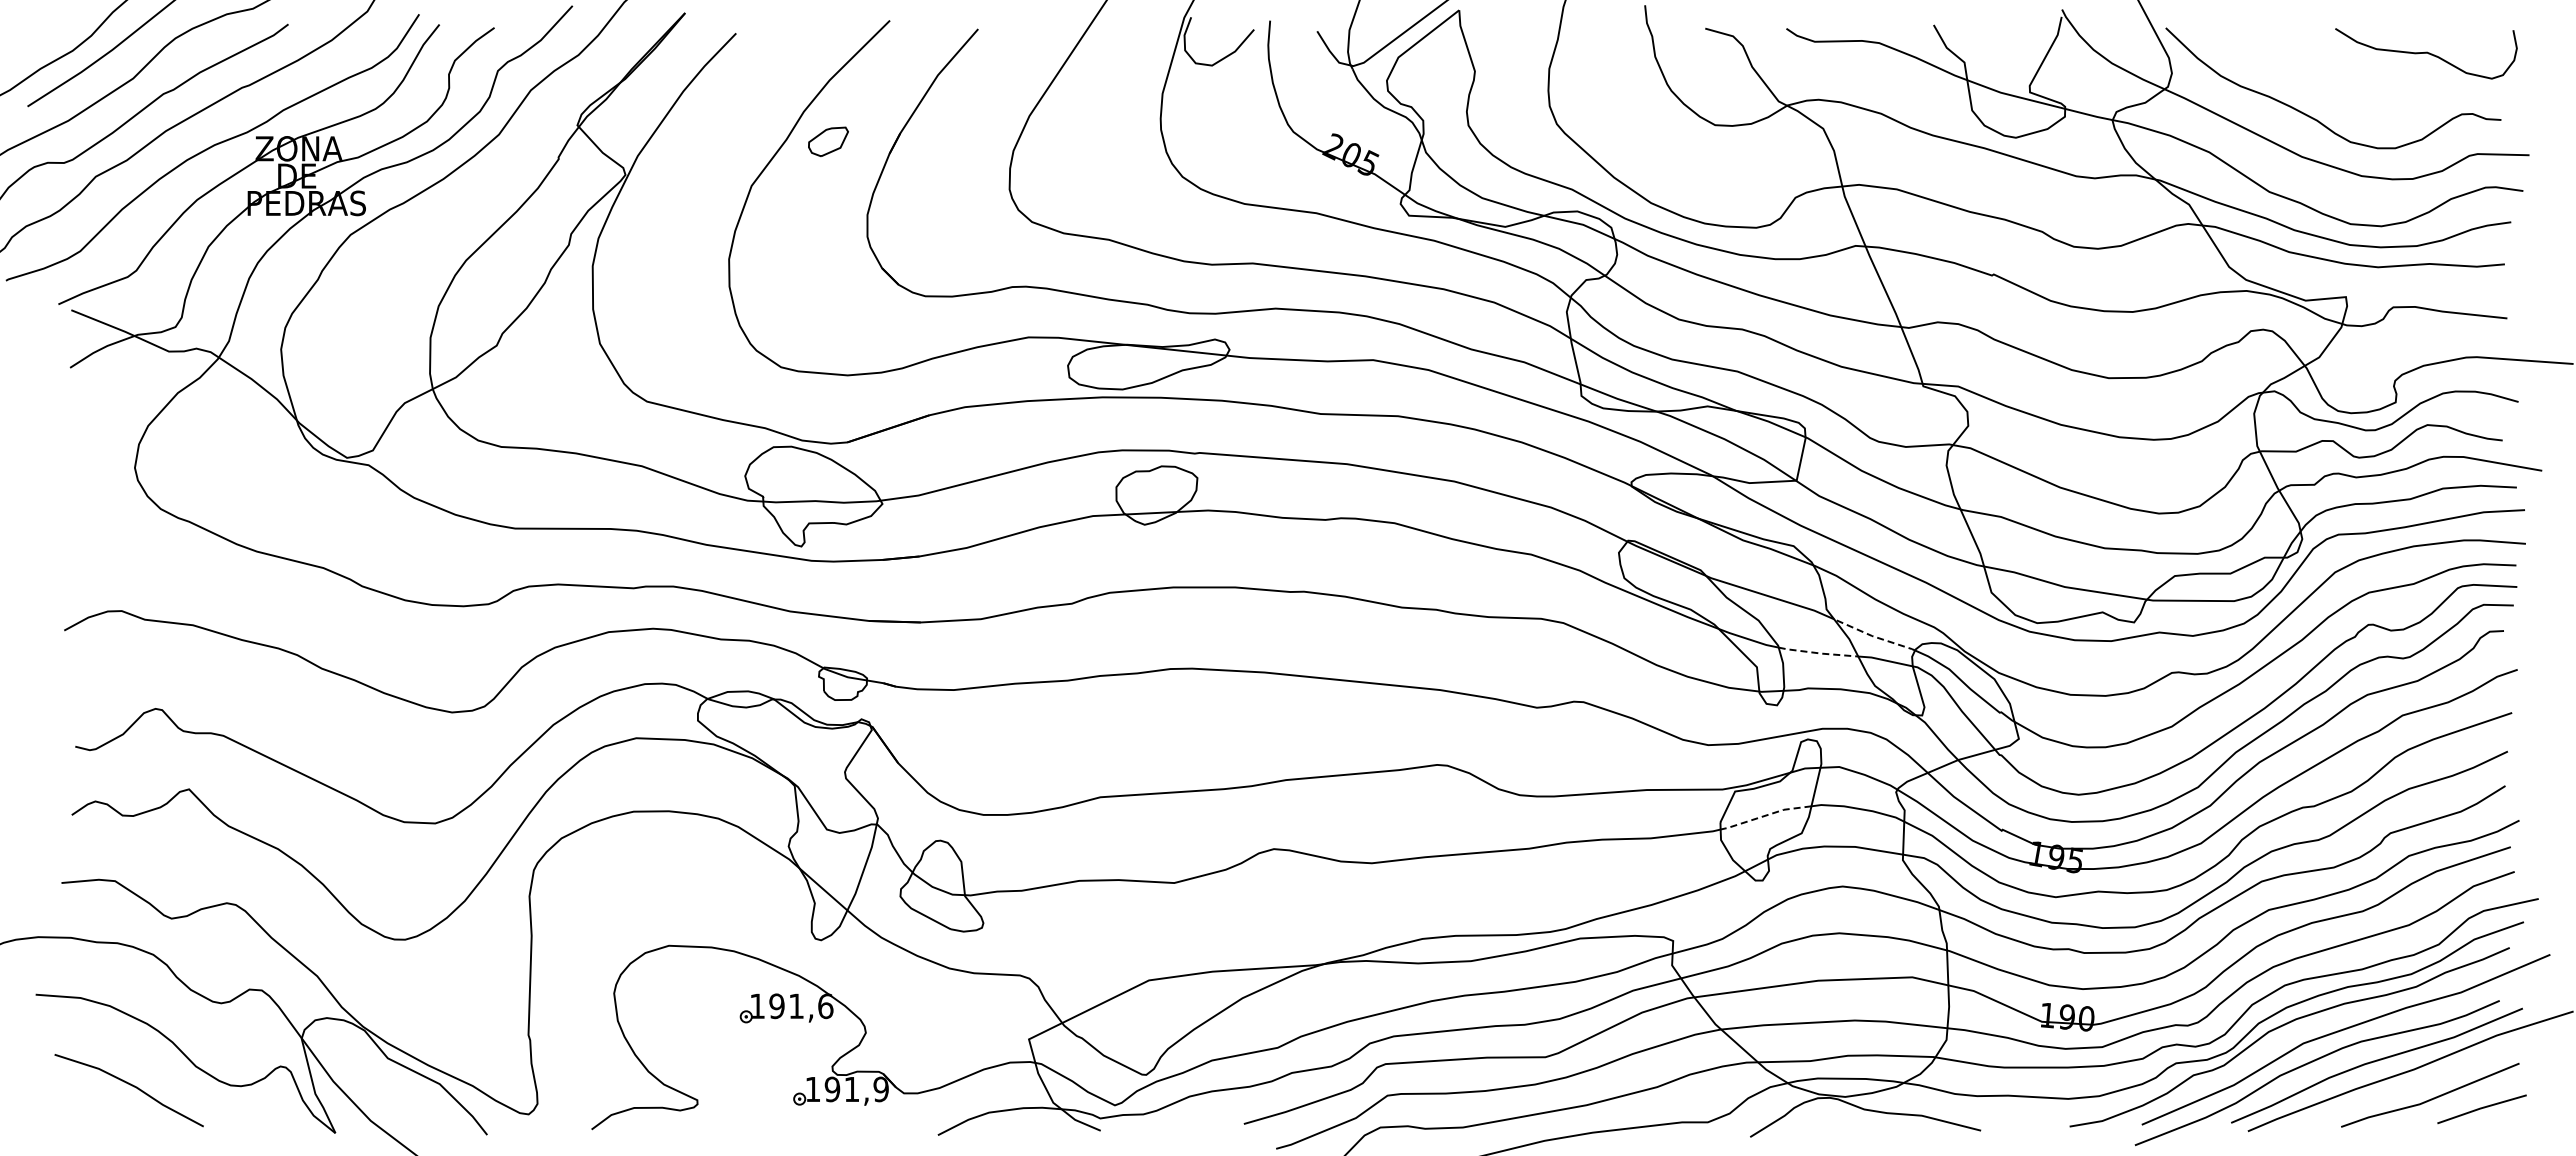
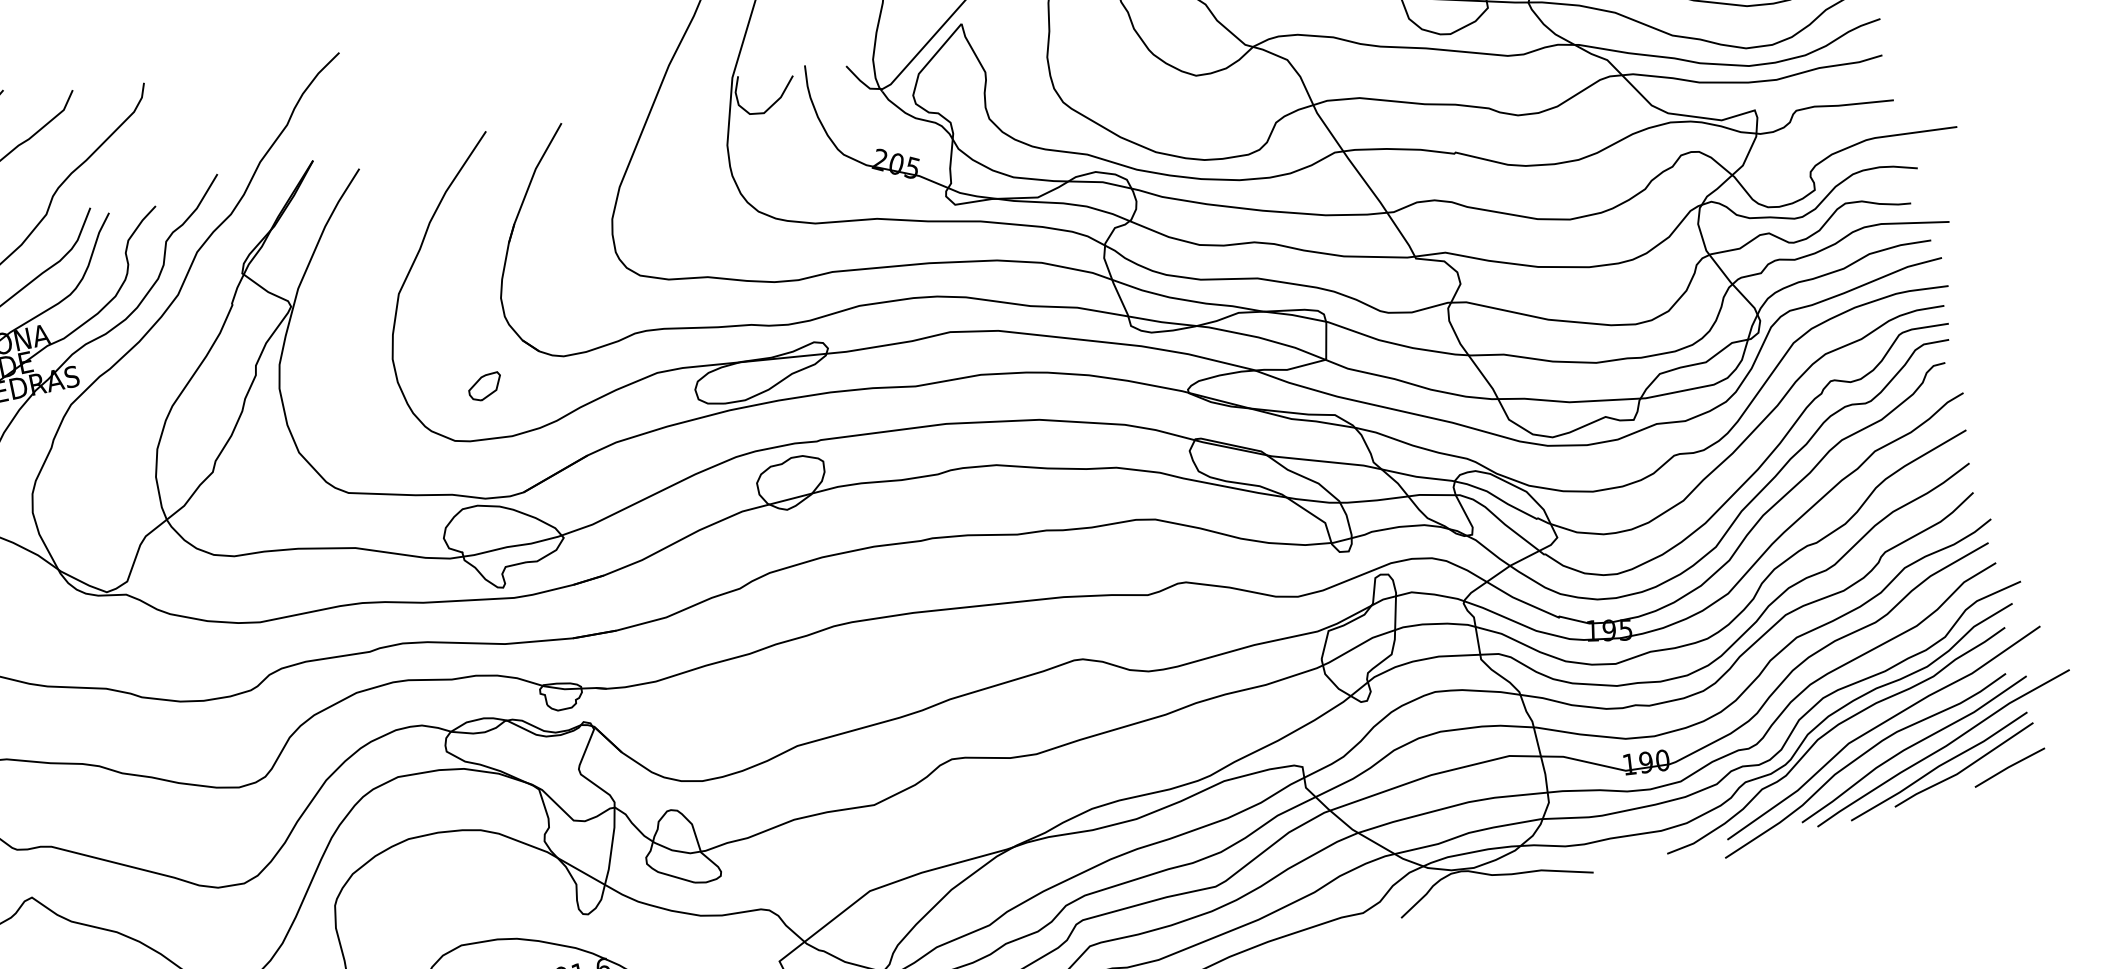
part: (828, 141) -> (485, 386), moved
line: (1873, 636) -> (1417, 476), dashed -> solid
line: (1817, 653) -> (1373, 500), dashed -> solid
line: (1764, 815) -> (1357, 645), dashed -> solid
line: (2401, 1091) -> (1939, 766), added

